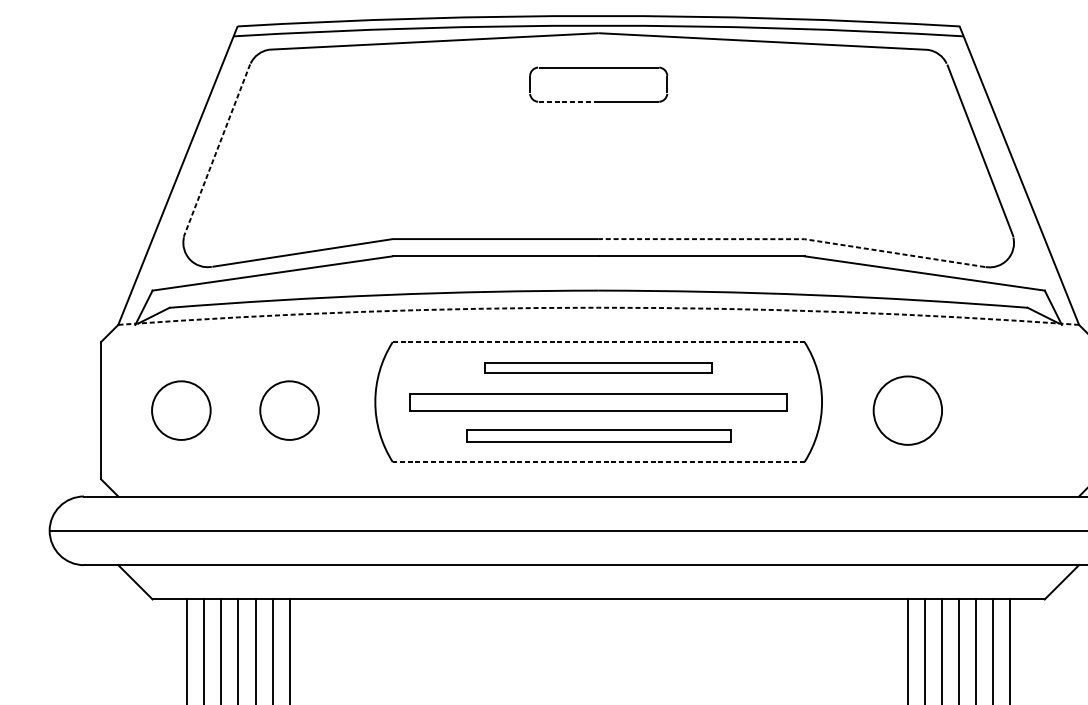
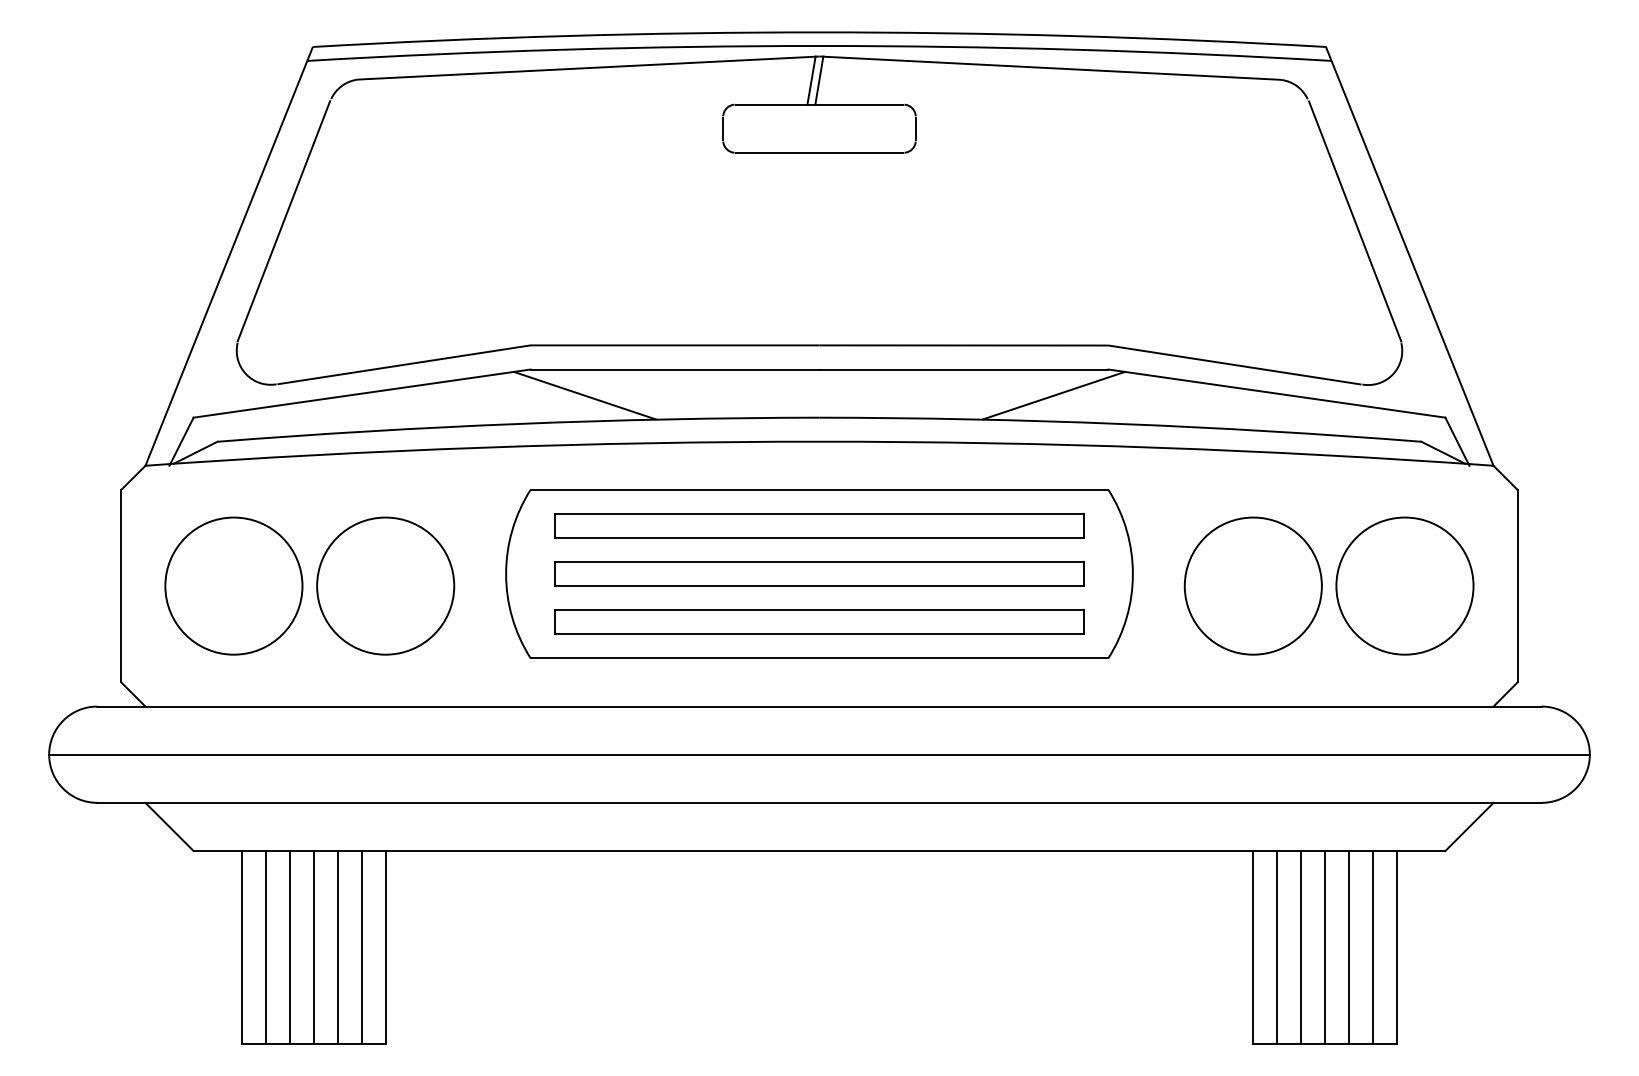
line: (592, 50) -> (811, 80), added
line: (598, 50) -> (819, 80), added
line: (568, 101) -> (776, 152), dashed -> solid
line: (216, 150) -> (283, 221), dashed -> solid
line: (793, 239) -> (1092, 345), dashed -> solid
line: (431, 274) -> (584, 395), added
line: (765, 274) -> (1053, 395), added
arc: (598, 307) -> (819, 441), dashed -> solid
line: (598, 341) -> (819, 489), dashed -> solid
part: (598, 367) -> (819, 525), size x1.67
circle: (181, 410) -> (233, 585), size x1.67
circle: (289, 410) -> (385, 585), size x1.67
circle: (907, 410) -> (1252, 585), size x1.43
circle: (1015, 410) -> (1404, 585), added
part: (598, 435) -> (819, 621), size x1.43
line: (598, 462) -> (819, 658), dashed -> solid

